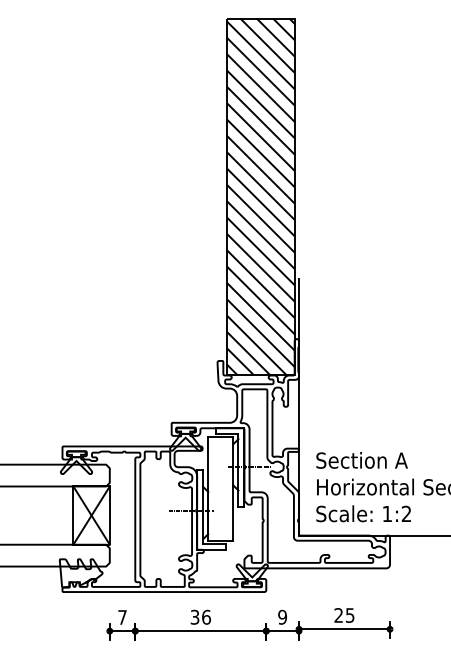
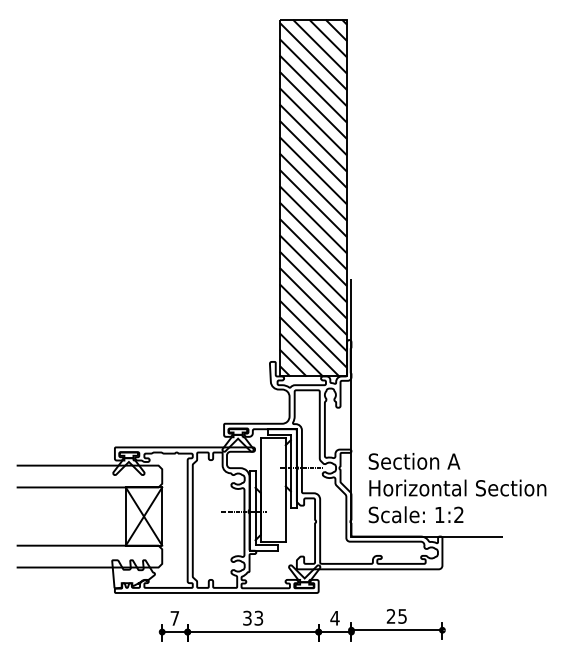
text: (206, 616) -> (258, 617), 36 -> 33
text: (282, 616) -> (334, 617), 9 -> 4

